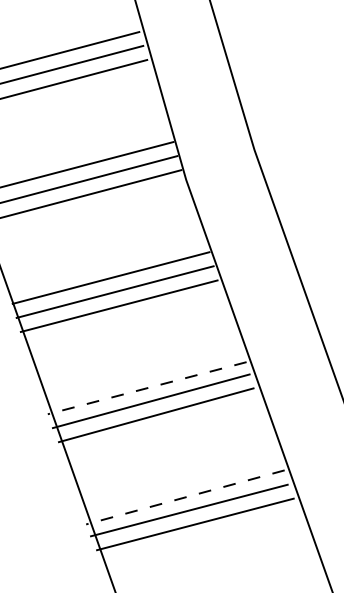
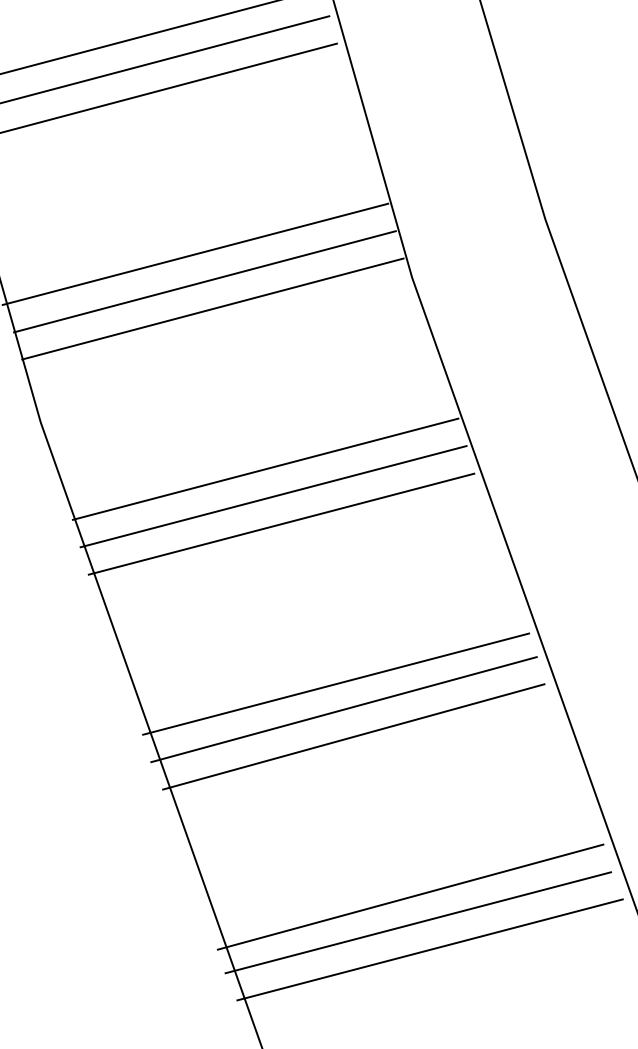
line: (147, 388) -> (336, 684), dashed -> solid
line: (185, 497) -> (410, 897), dashed -> solid

